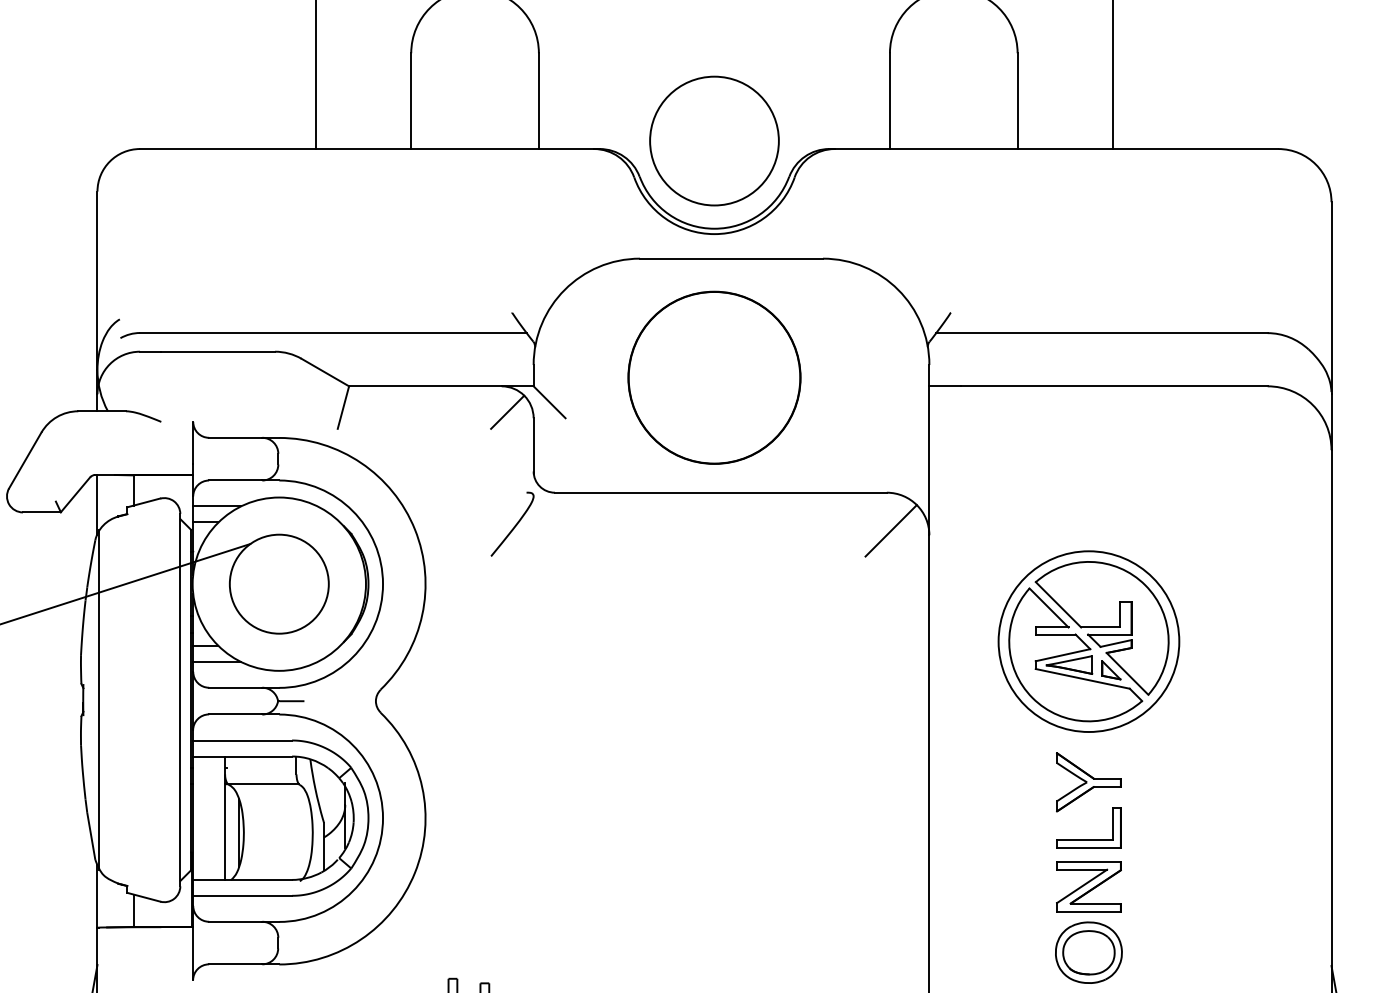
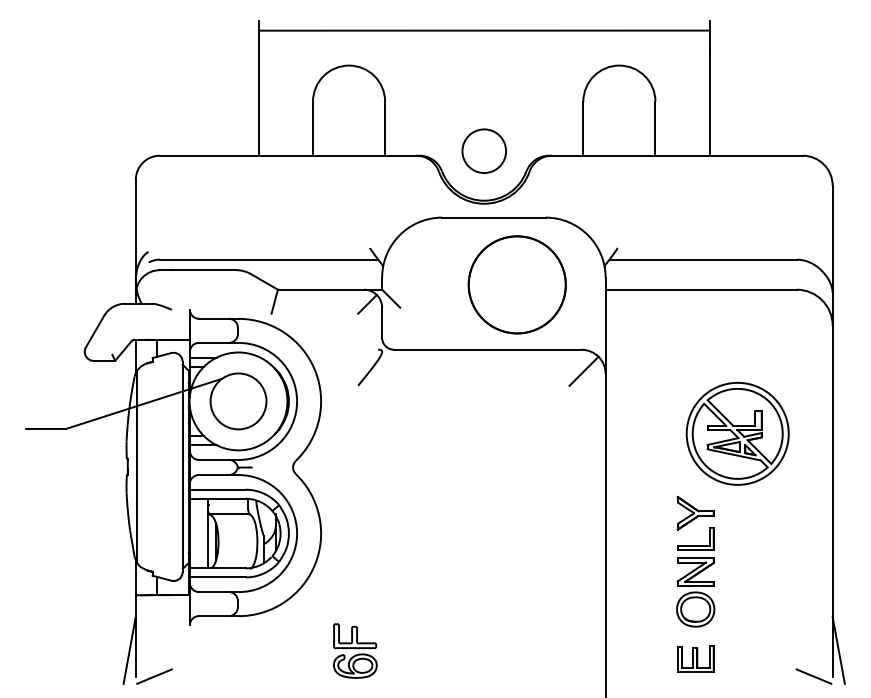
circle: (713, 139) -> (483, 150), size x0.6
circle: (713, 377) -> (516, 284), moved
part: (1088, 640) -> (737, 433), moved

